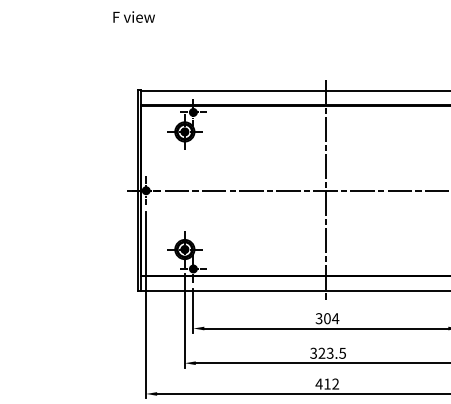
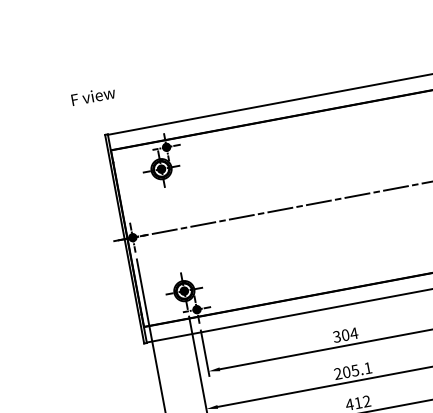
text: (133, 16) -> (92, 95), moved
line: (326, 190) -> (319, 202), removed
text: (327, 352) -> (352, 370), 323.5 -> 205.1

